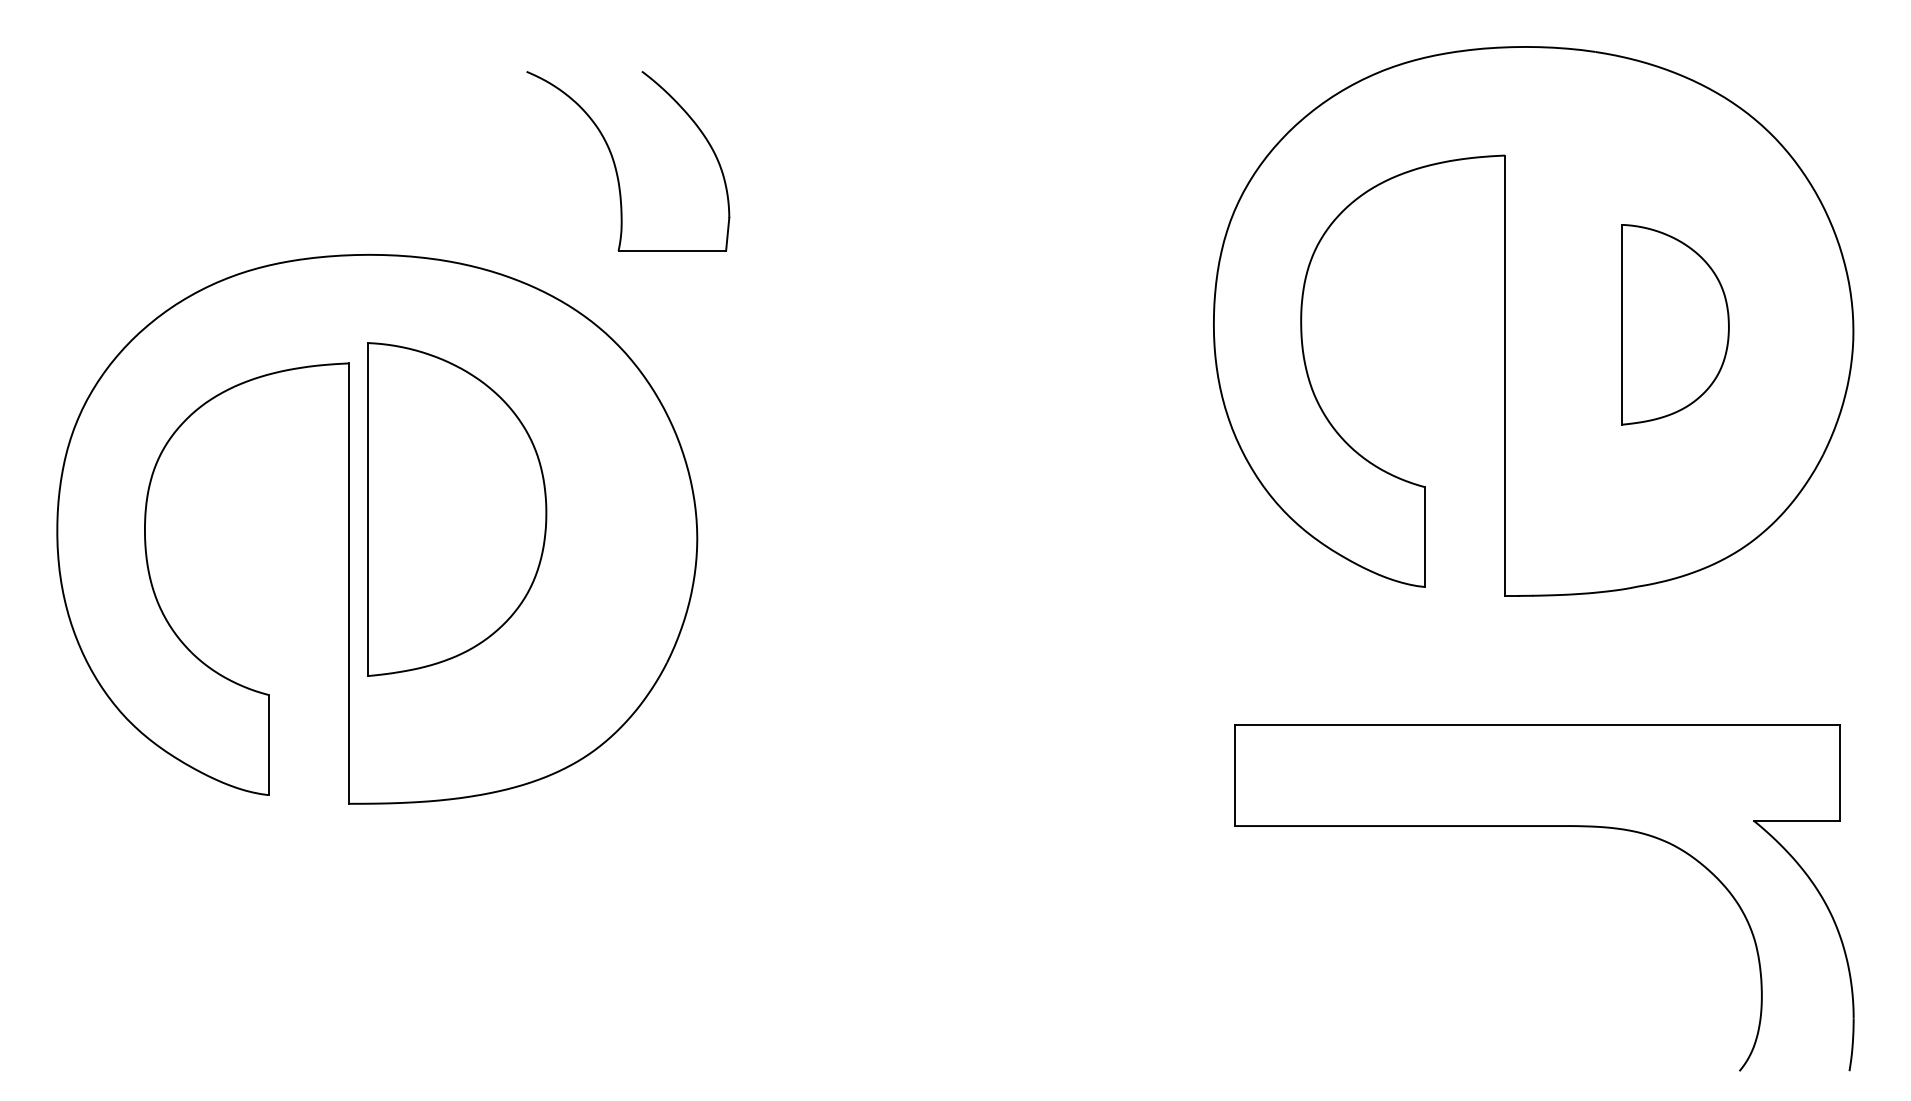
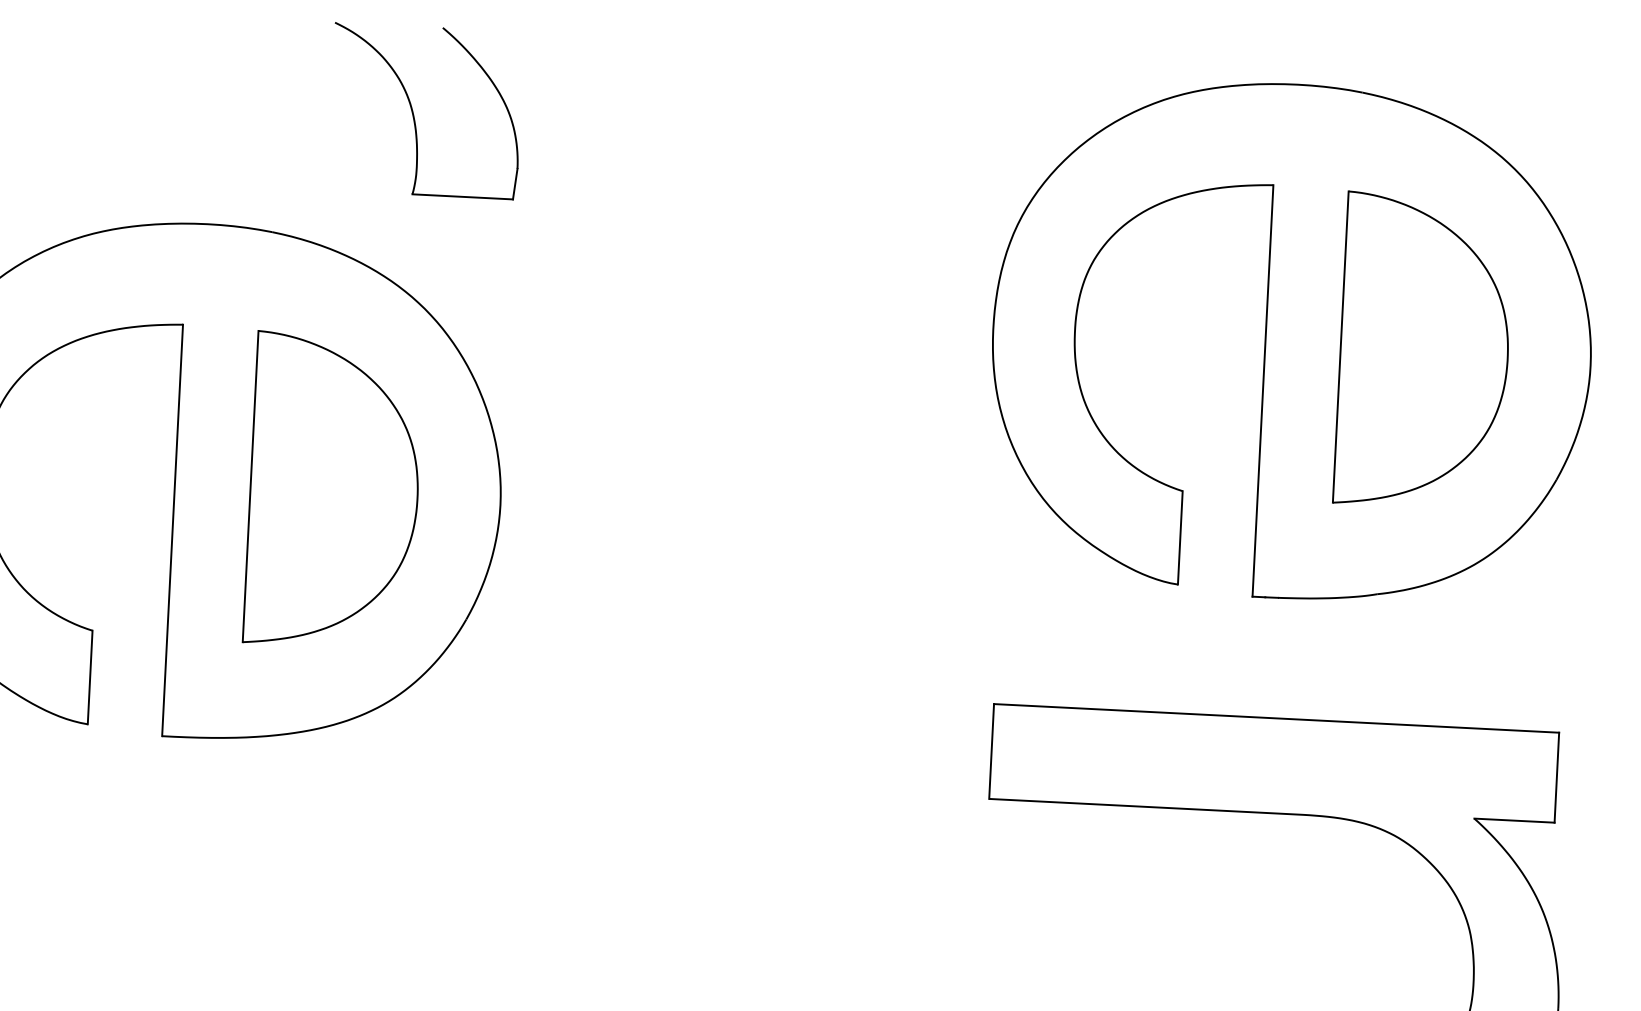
part: (616, 166) -> (414, 115), moved
part: (1675, 324) -> (1424, 351), size x1.67
part: (457, 509) -> (334, 490), moved

